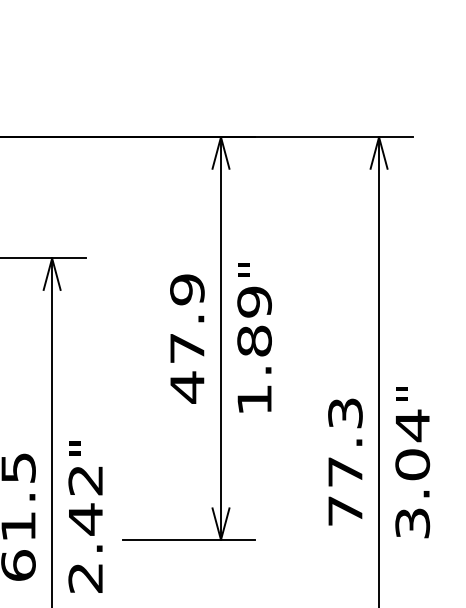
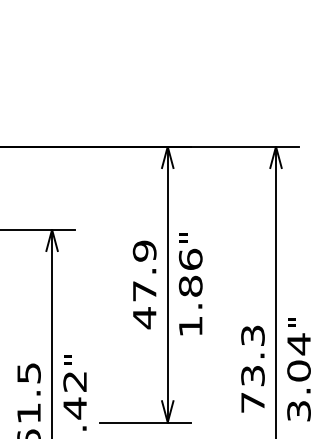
text: (254, 301) -> (190, 259), 1.89 -> 1.86
text: (344, 472) -> (252, 376), 77.3 -> 73.3

